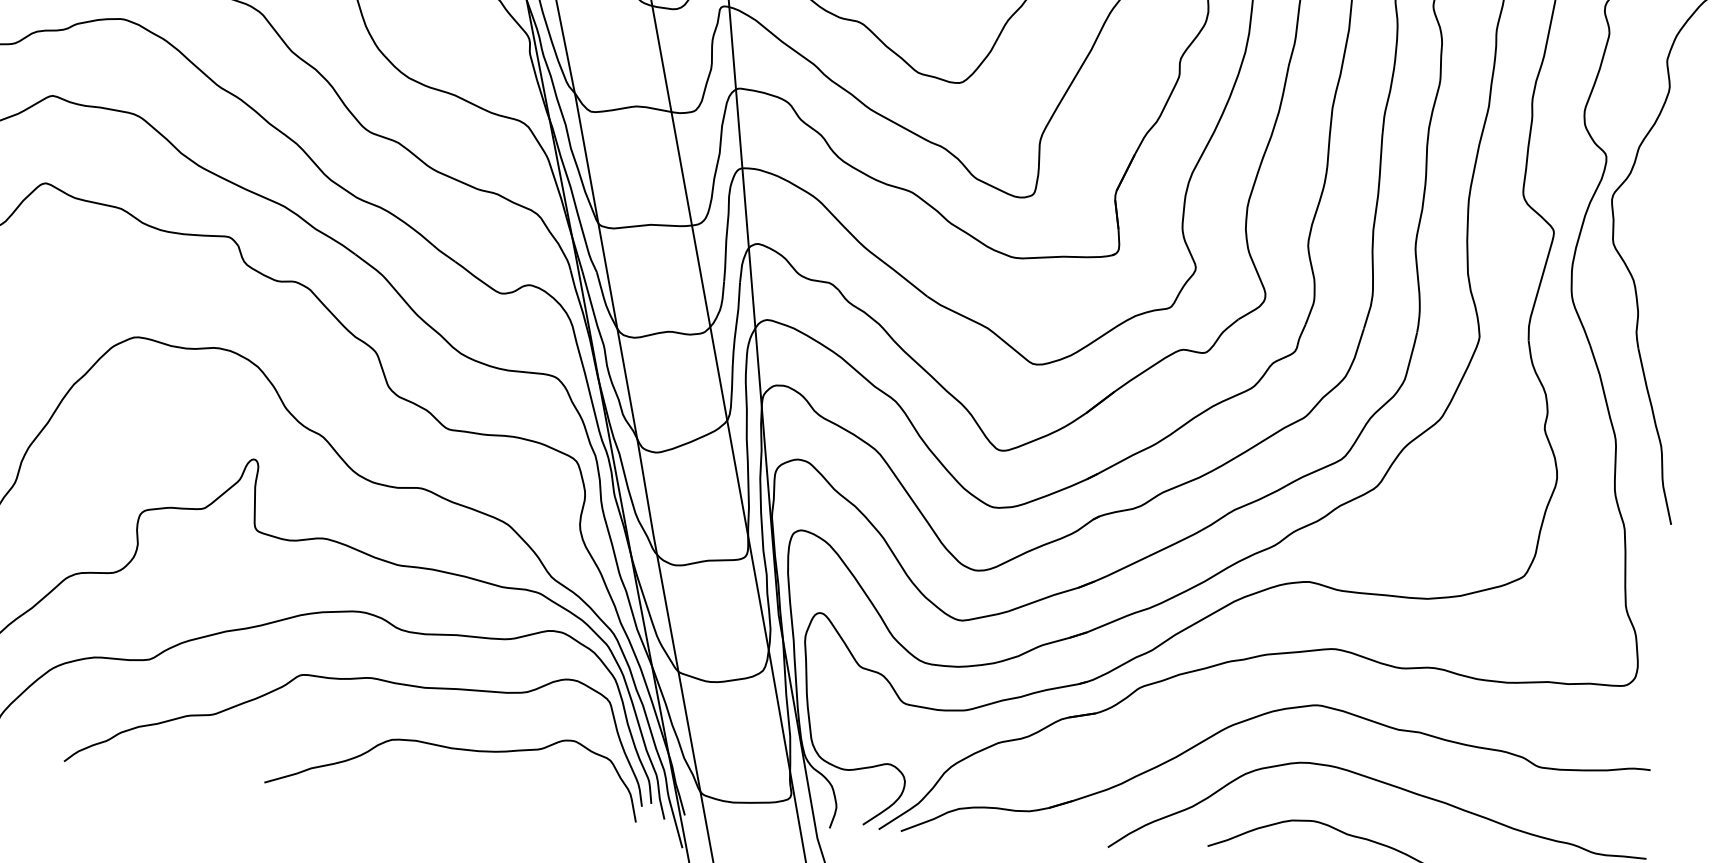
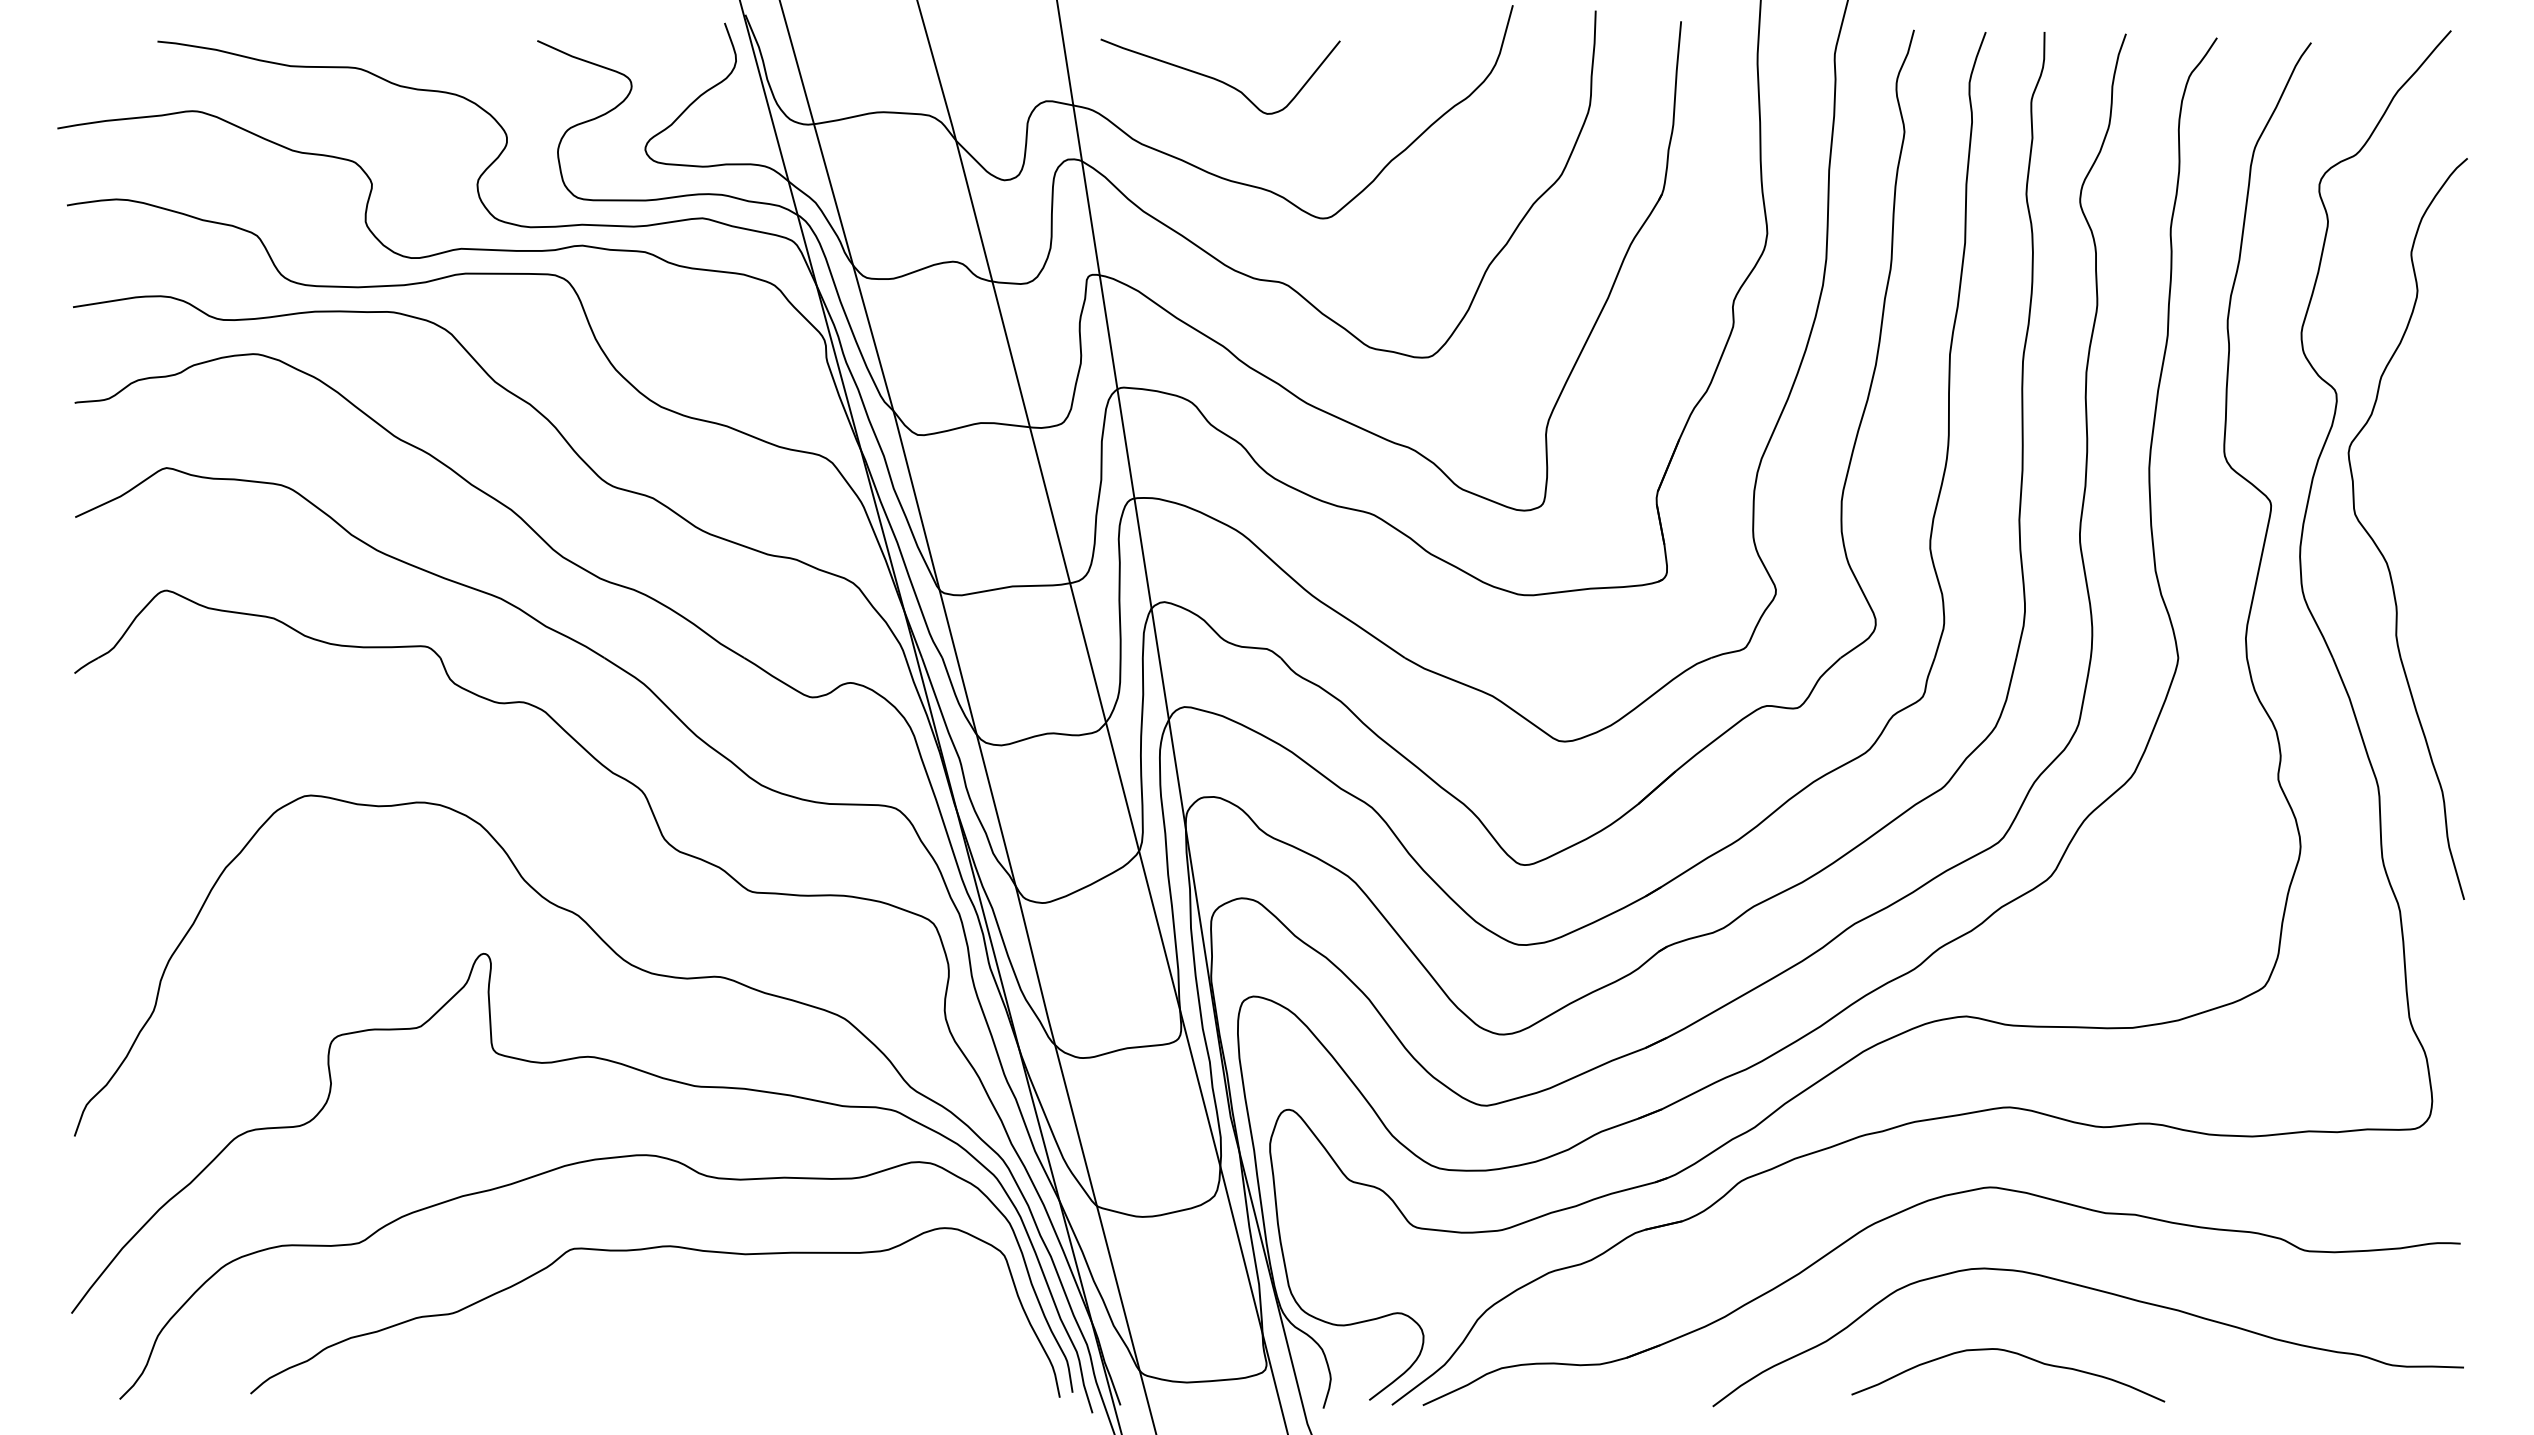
curve: (454, 749) -> (792, 1336), removed

